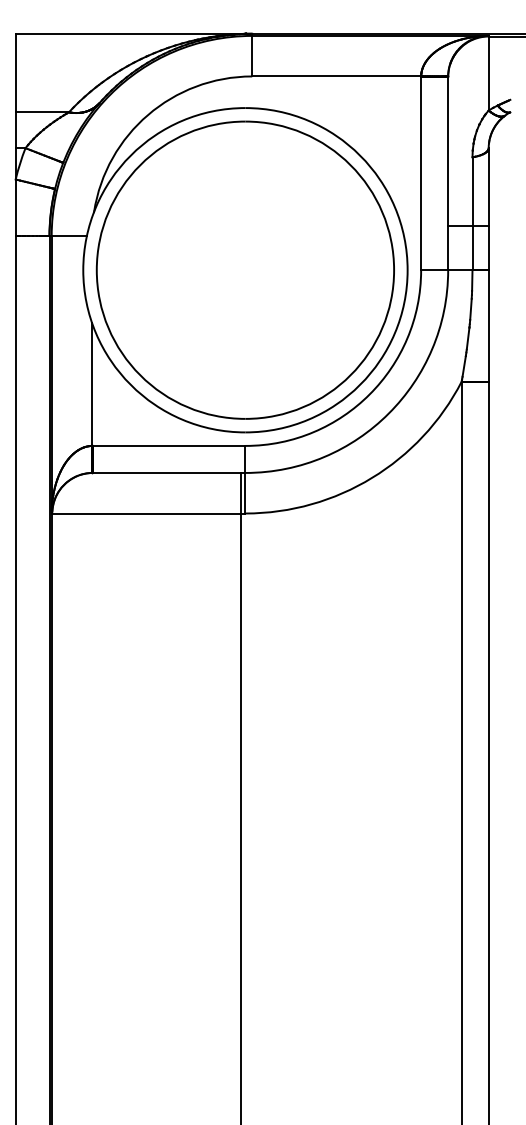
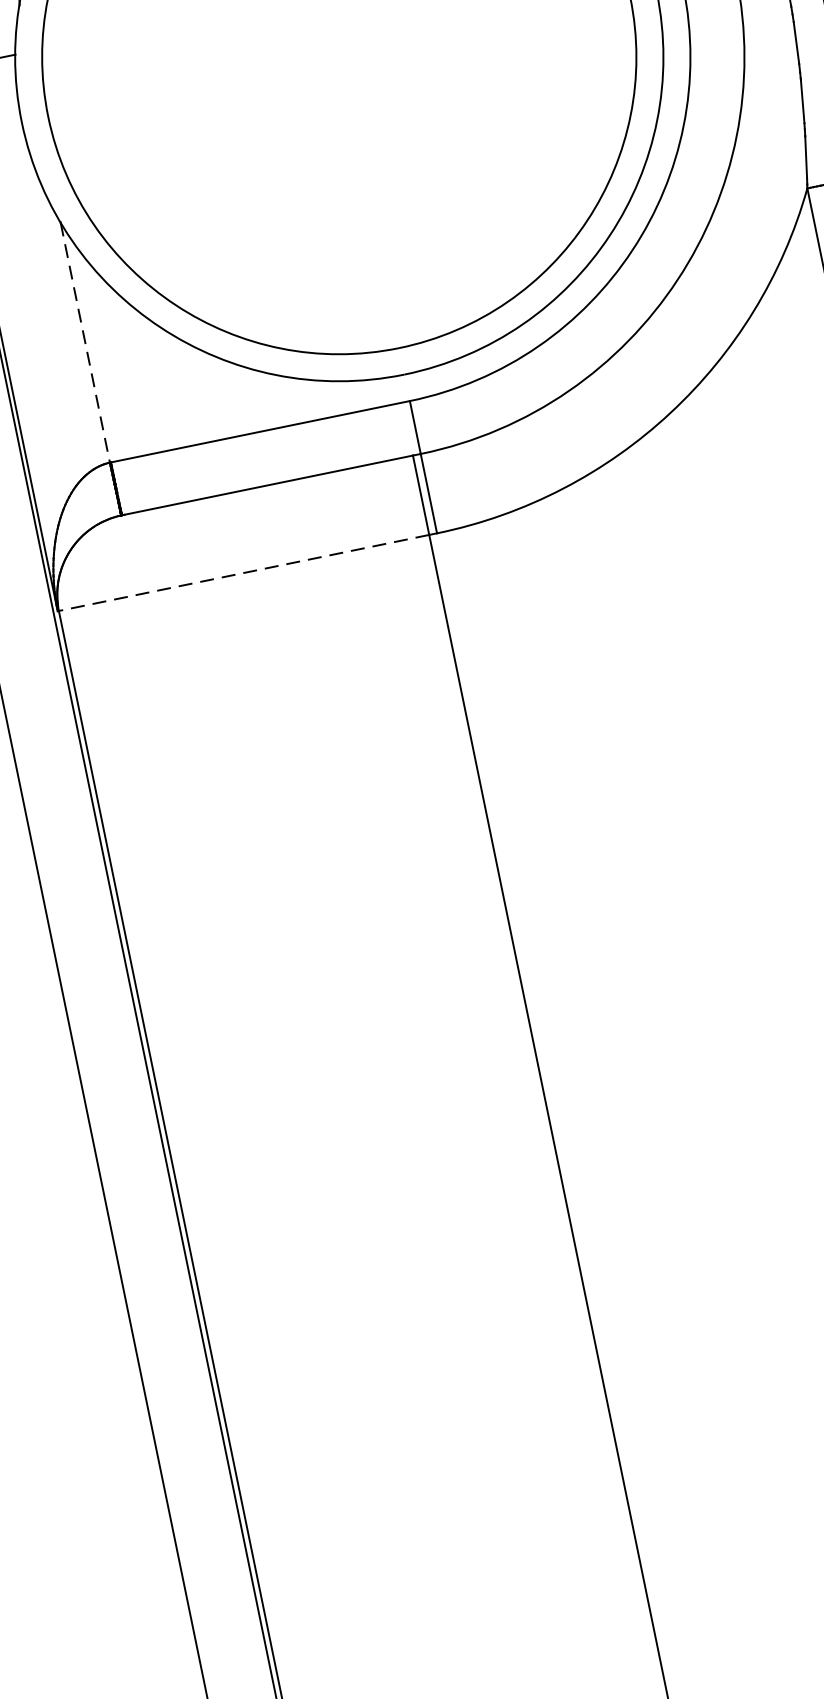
line: (92, 385) -> (86, 344), solid -> dashed
line: (146, 513) -> (243, 573), solid -> dashed

